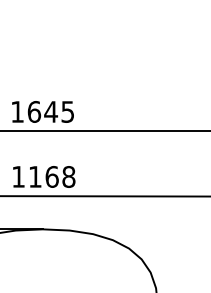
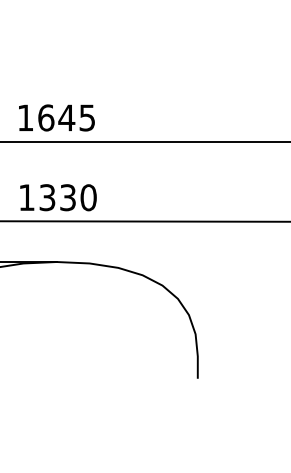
text: (51, 176) -> (67, 197), 1168 -> 1330

